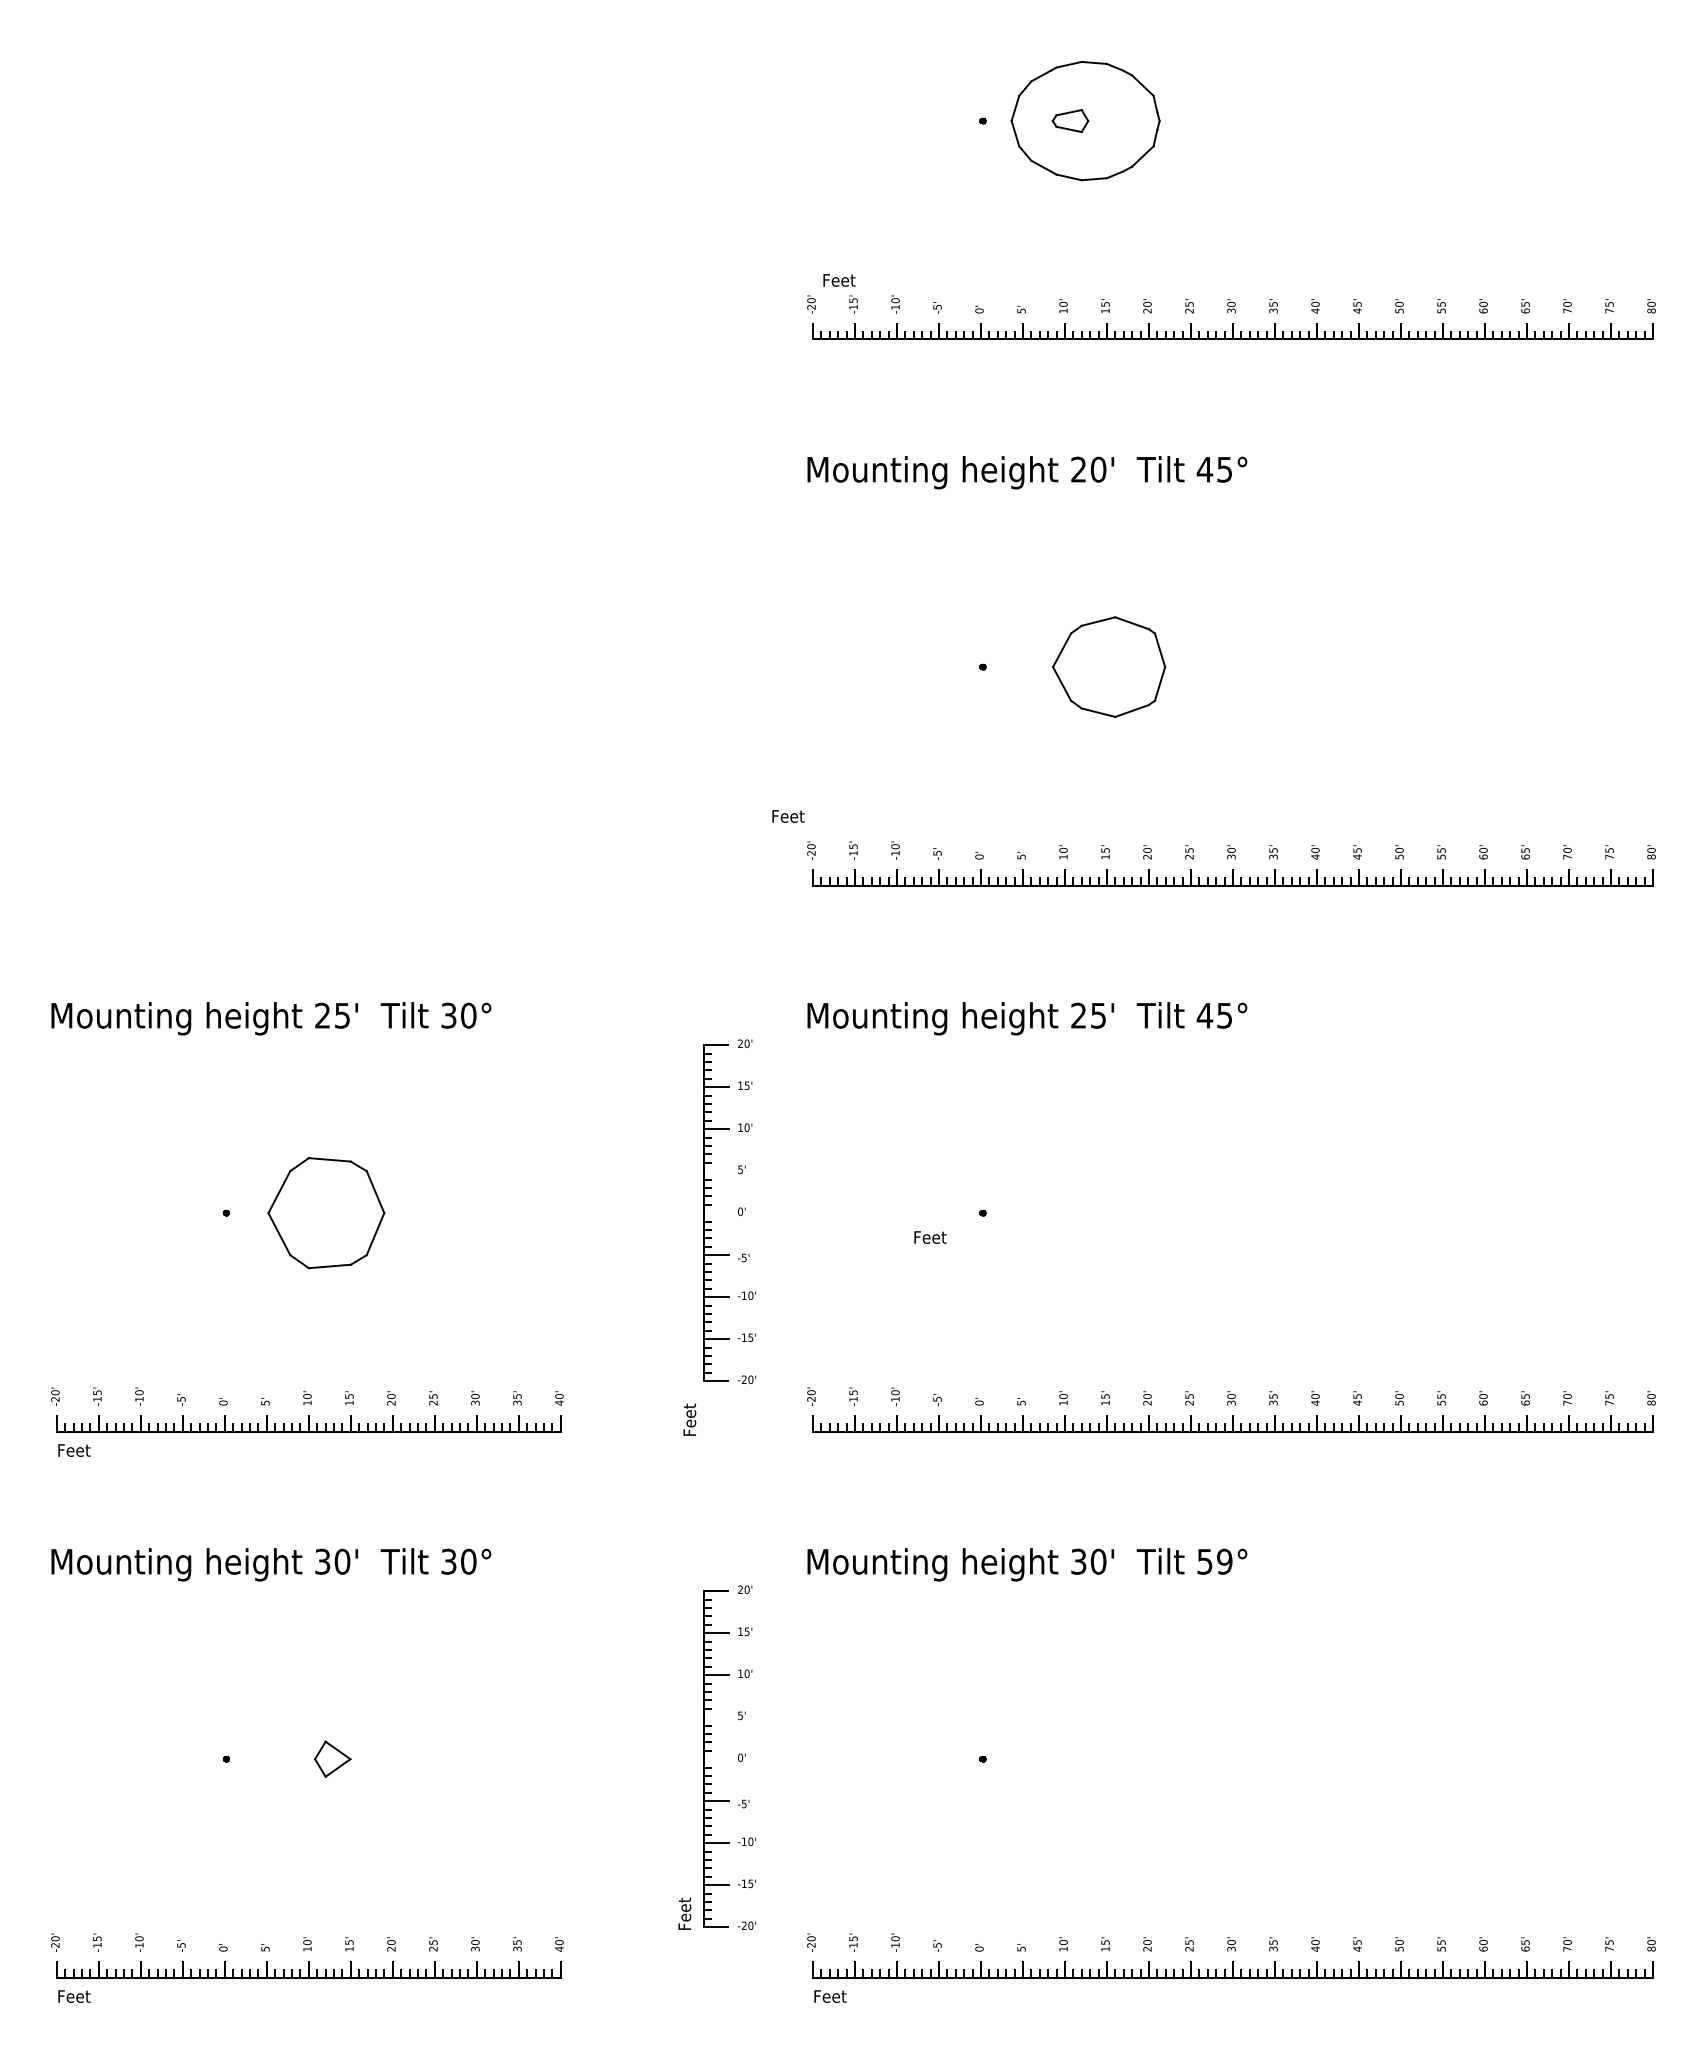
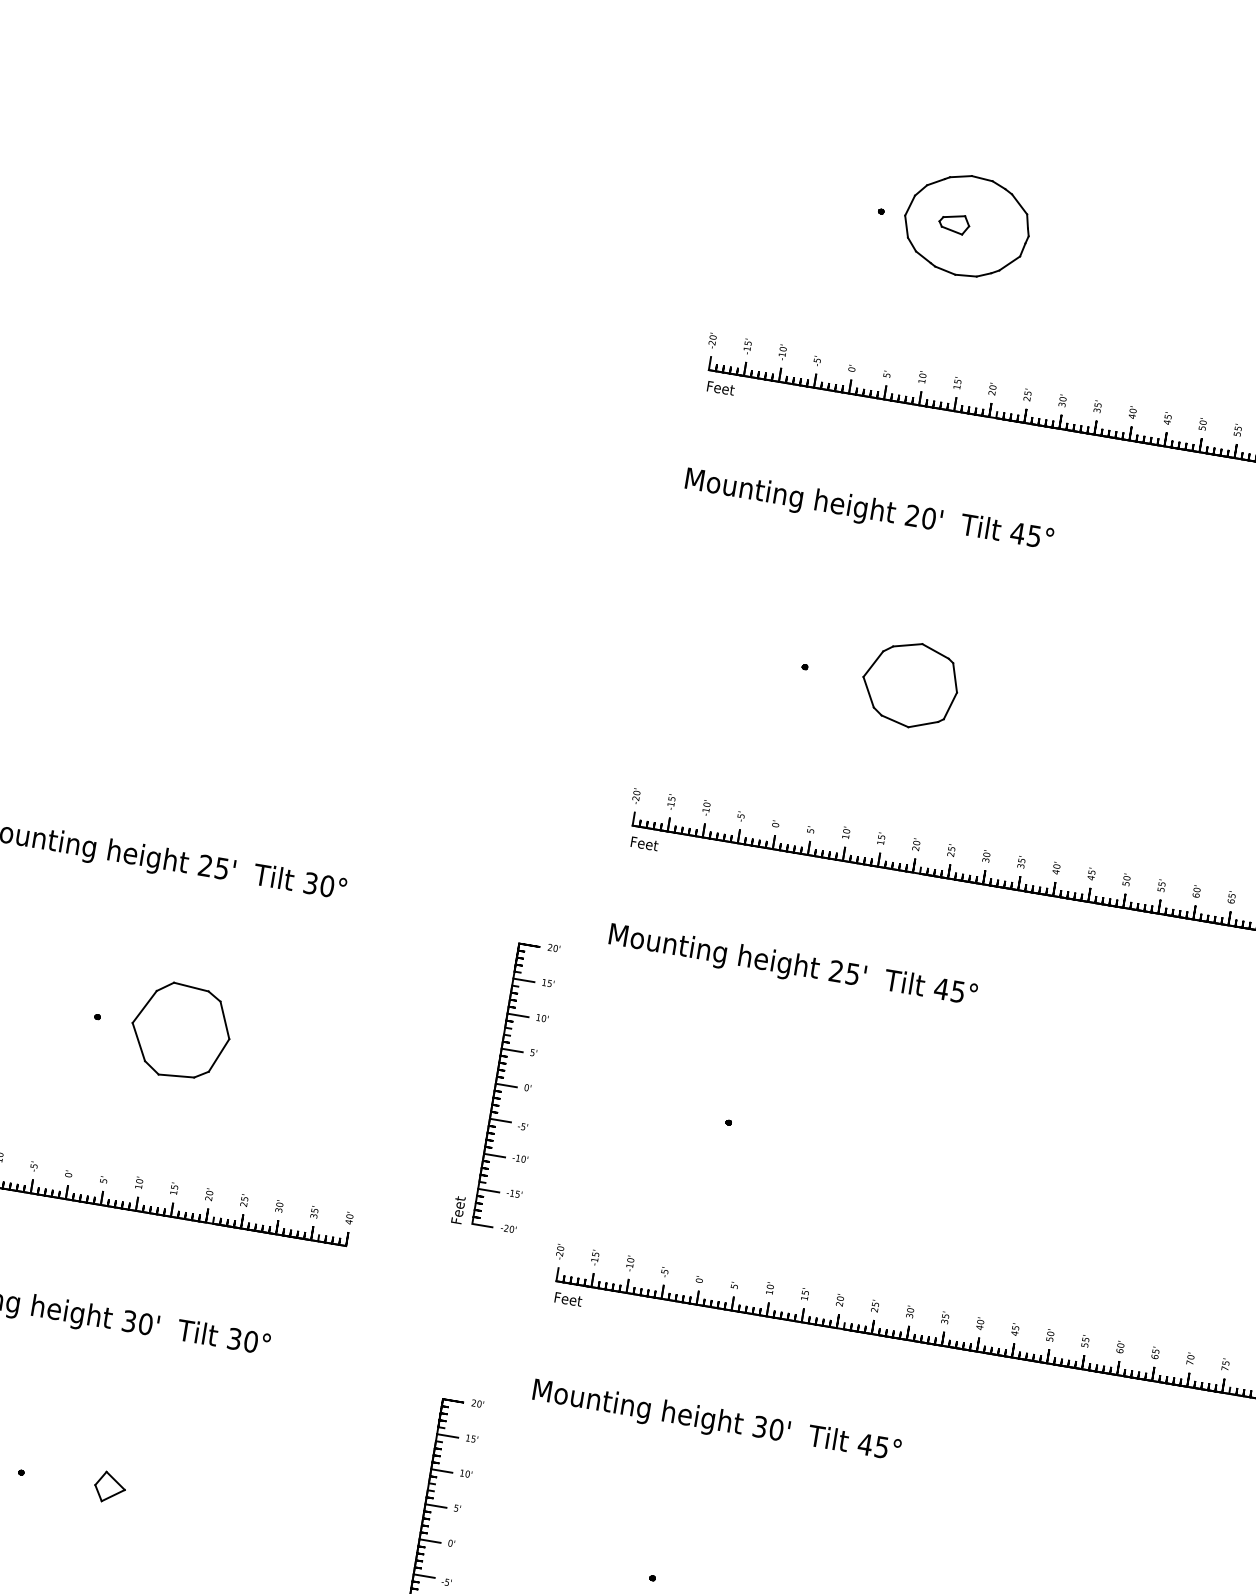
text: (839, 280) -> (720, 388), moved
text: (788, 816) -> (644, 843), moved
line: (715, 1171) -> (511, 1050), added
line: (715, 1213) -> (505, 1085), added
text: (930, 1237) -> (568, 1299), moved
text: (689, 1419) -> (458, 1209), moved
text: (1214, 1561) -> (873, 1445), 59° -> 45°
line: (715, 1717) -> (435, 1506), added
line: (715, 1759) -> (429, 1541), added

